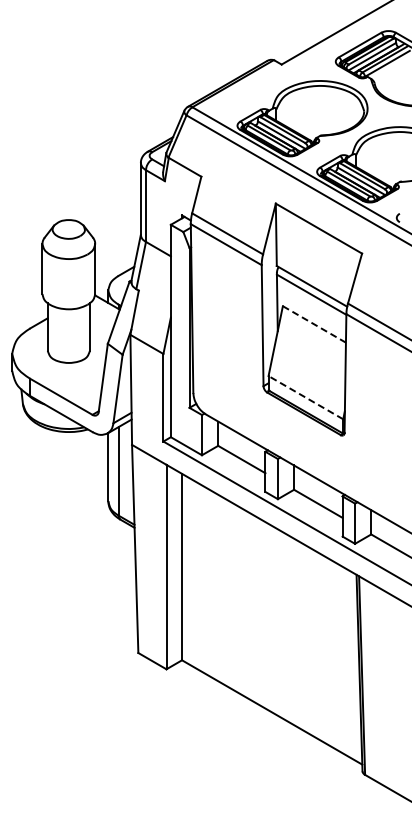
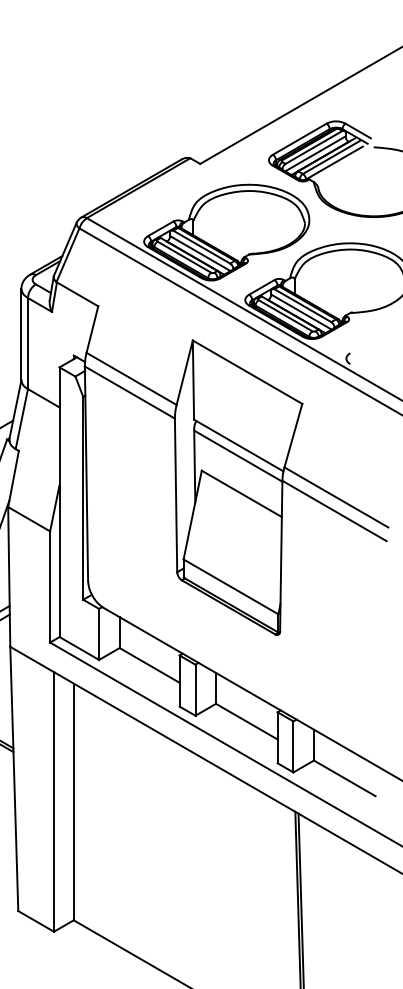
line: (314, 324) -> (241, 493), dashed -> solid
line: (305, 397) -> (230, 586), dashed -> solid

